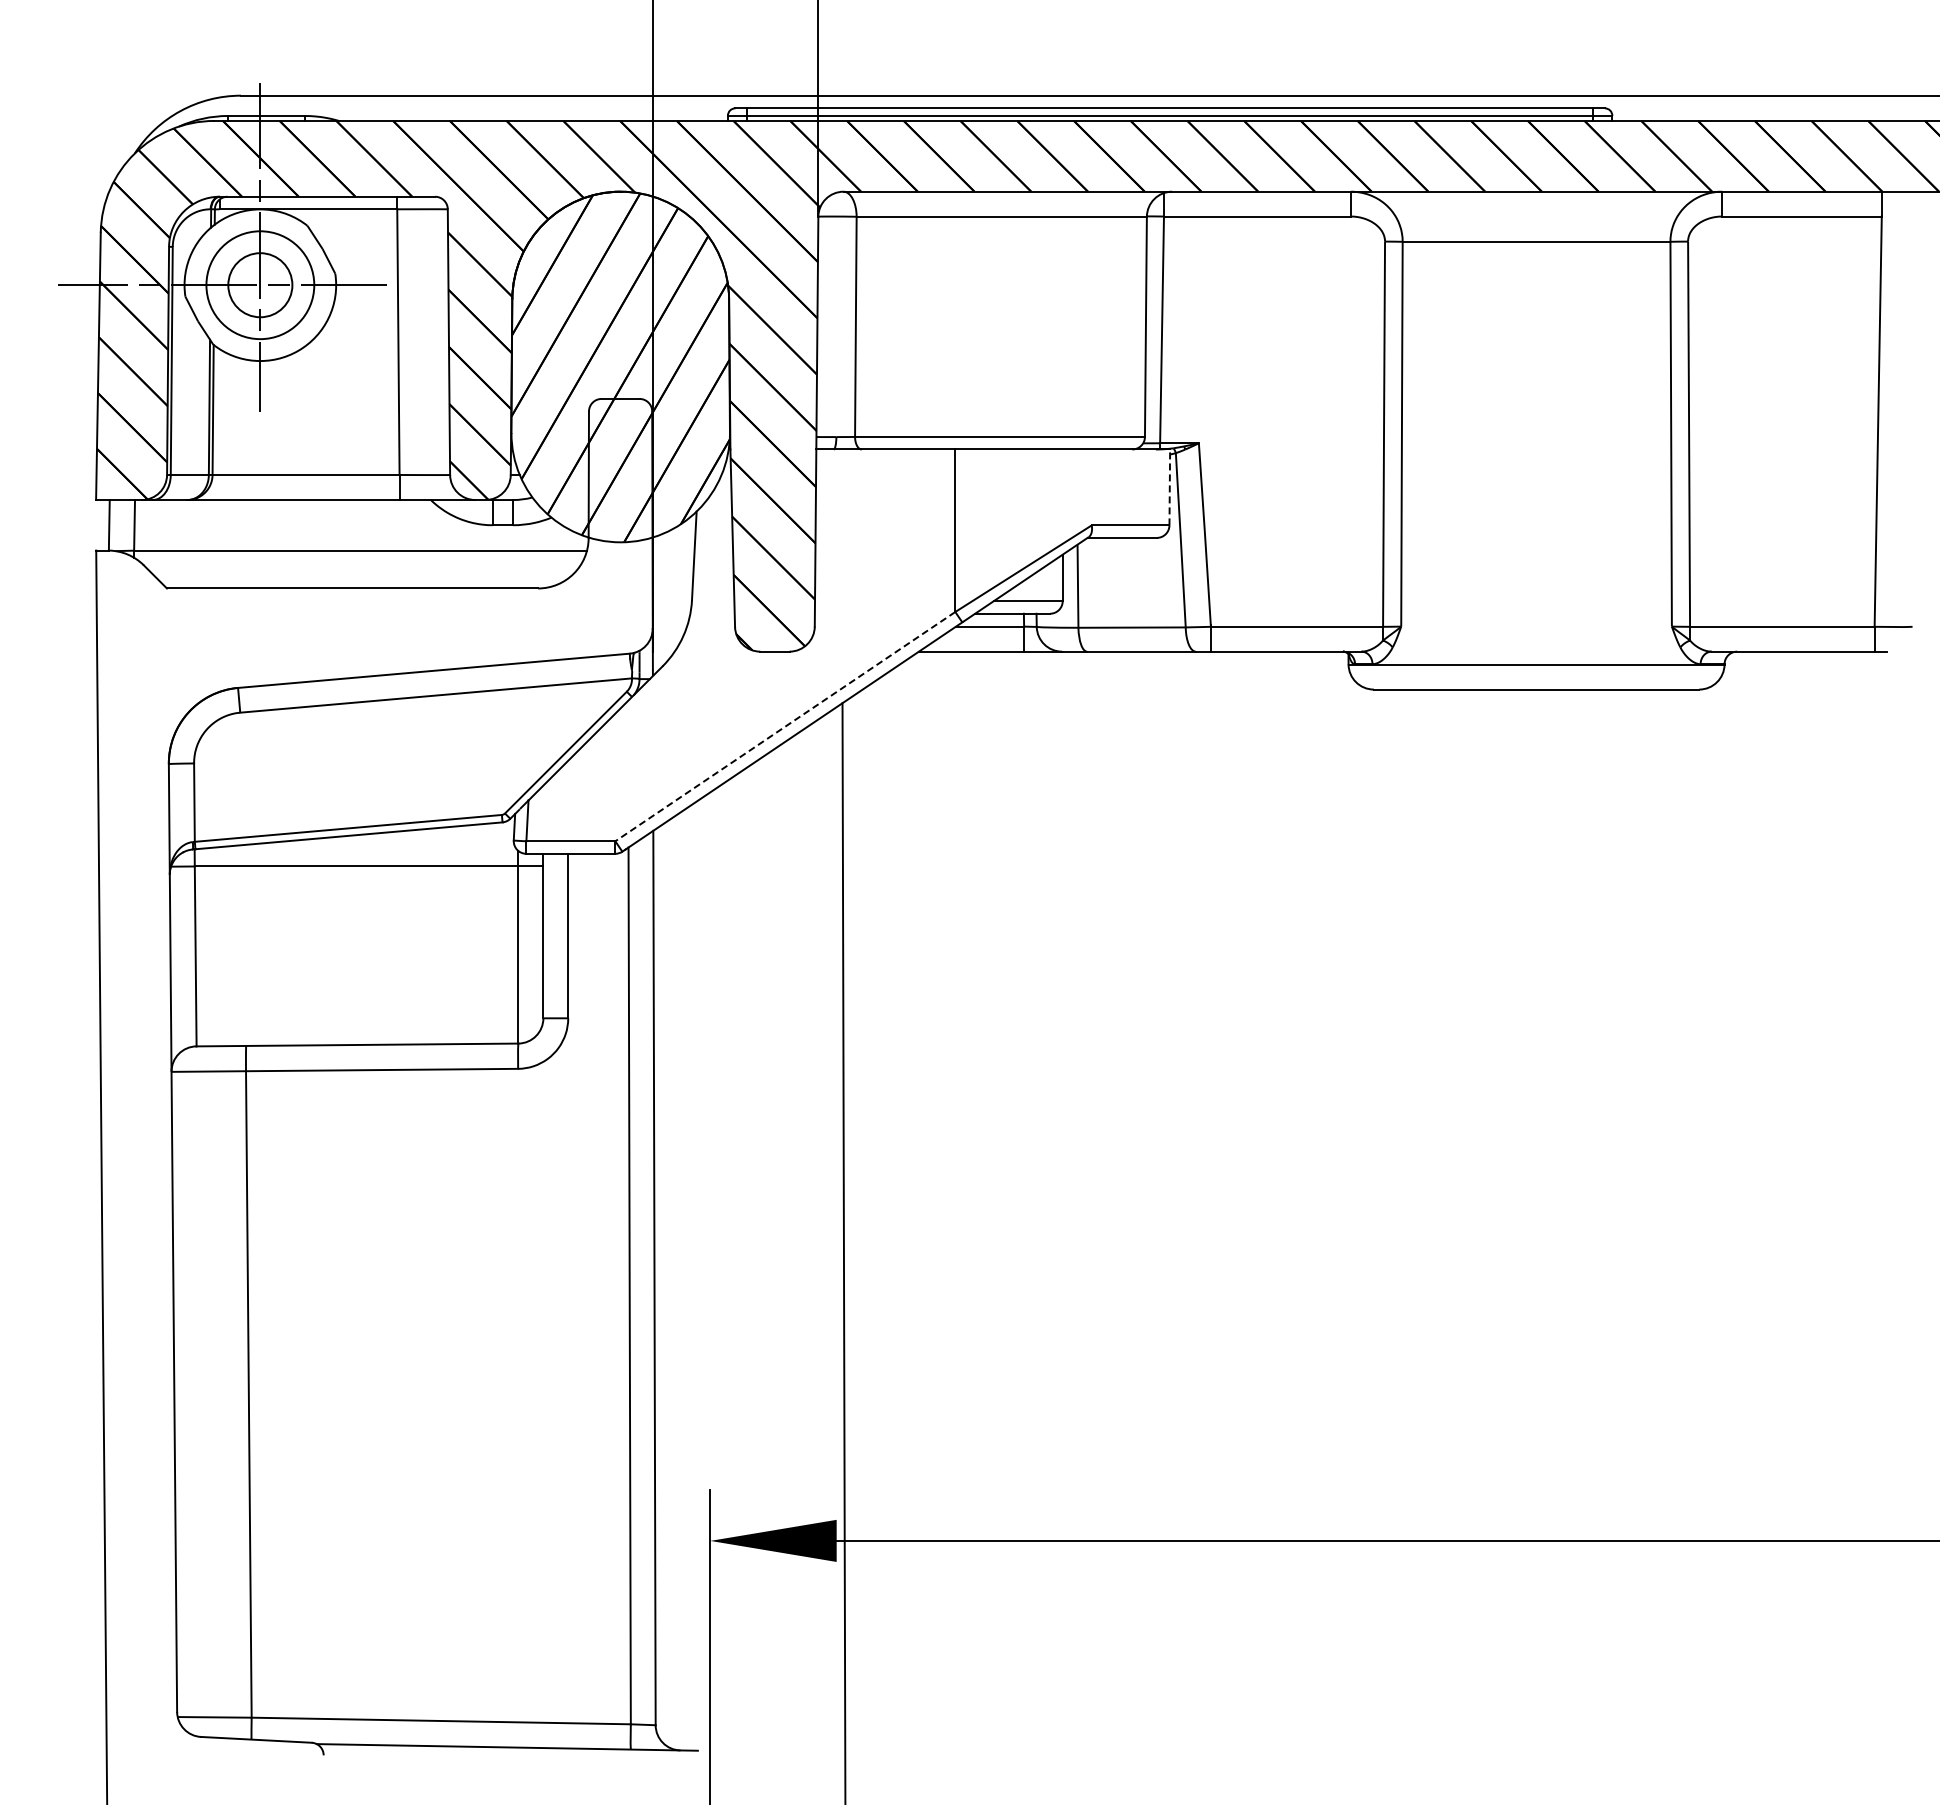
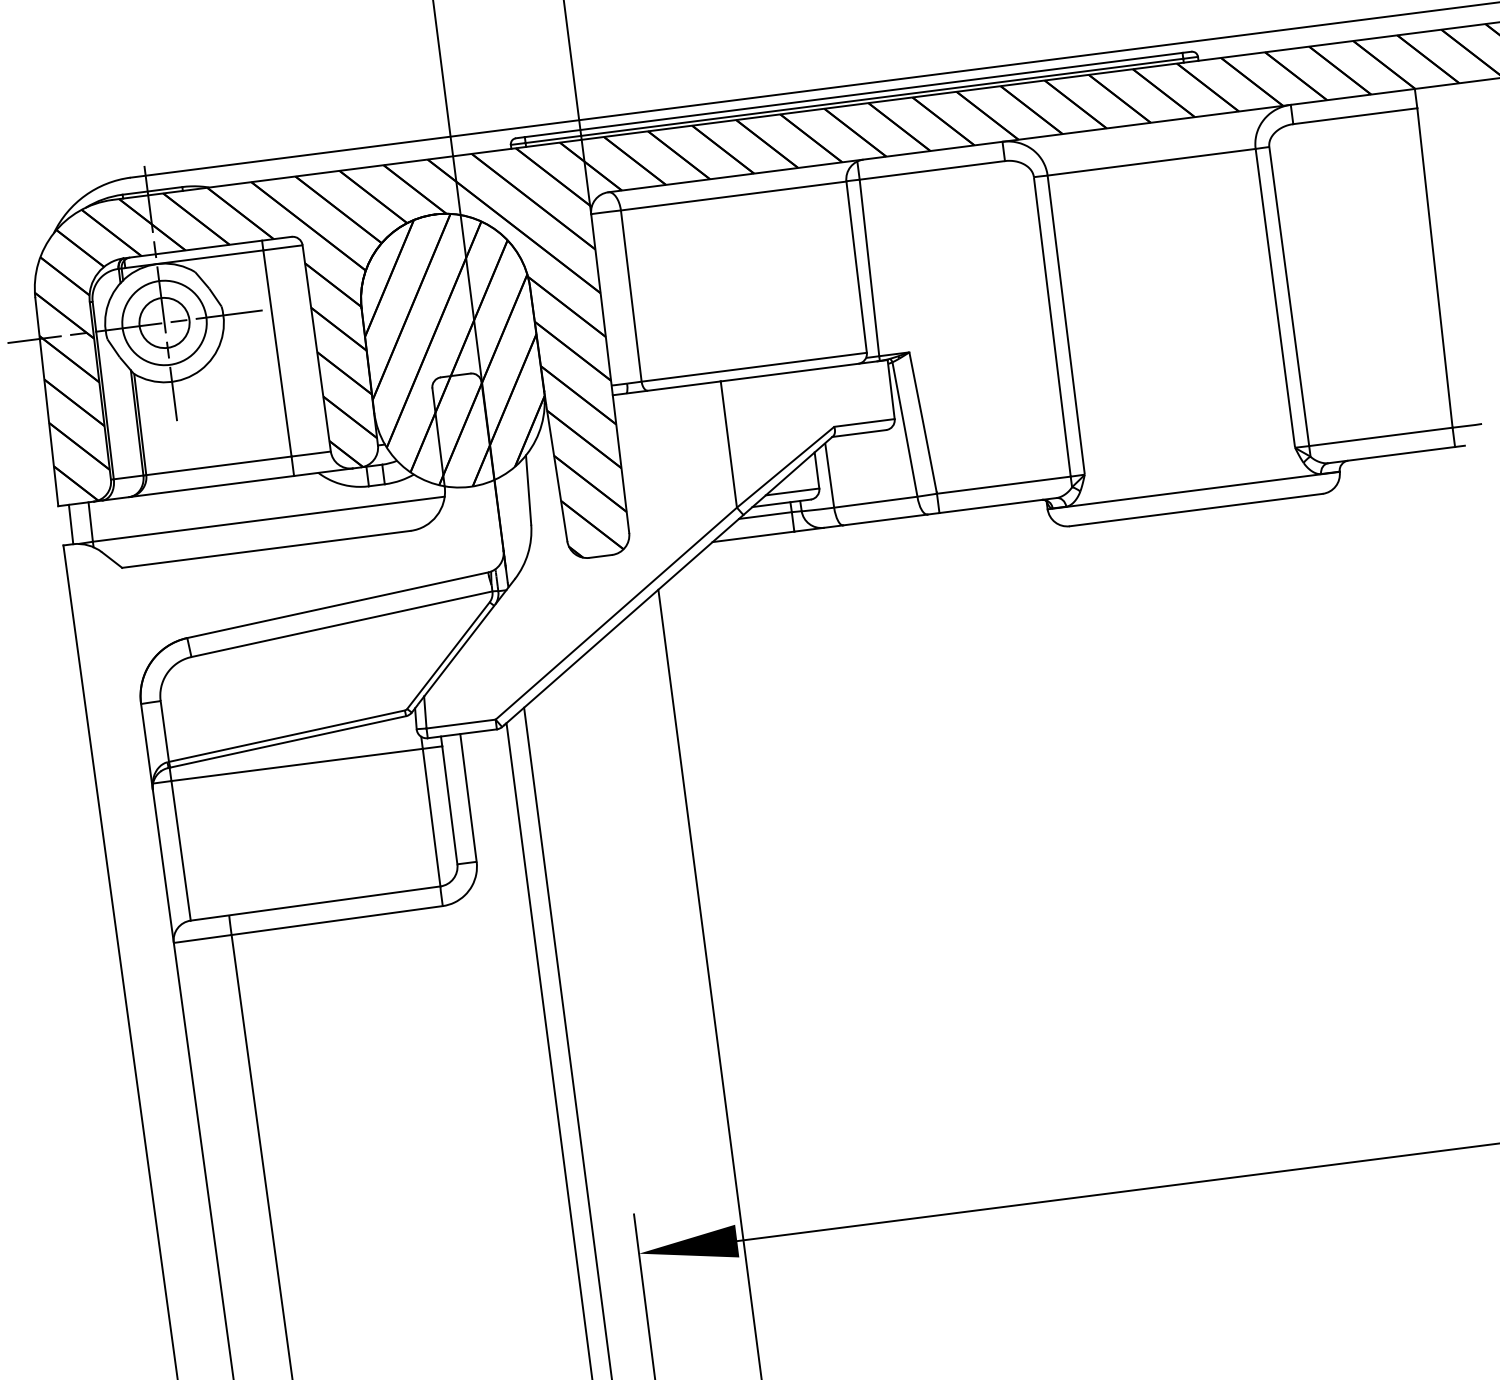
line: (1169, 487) -> (890, 389), dashed -> solid
line: (784, 726) -> (615, 613), dashed -> solid

